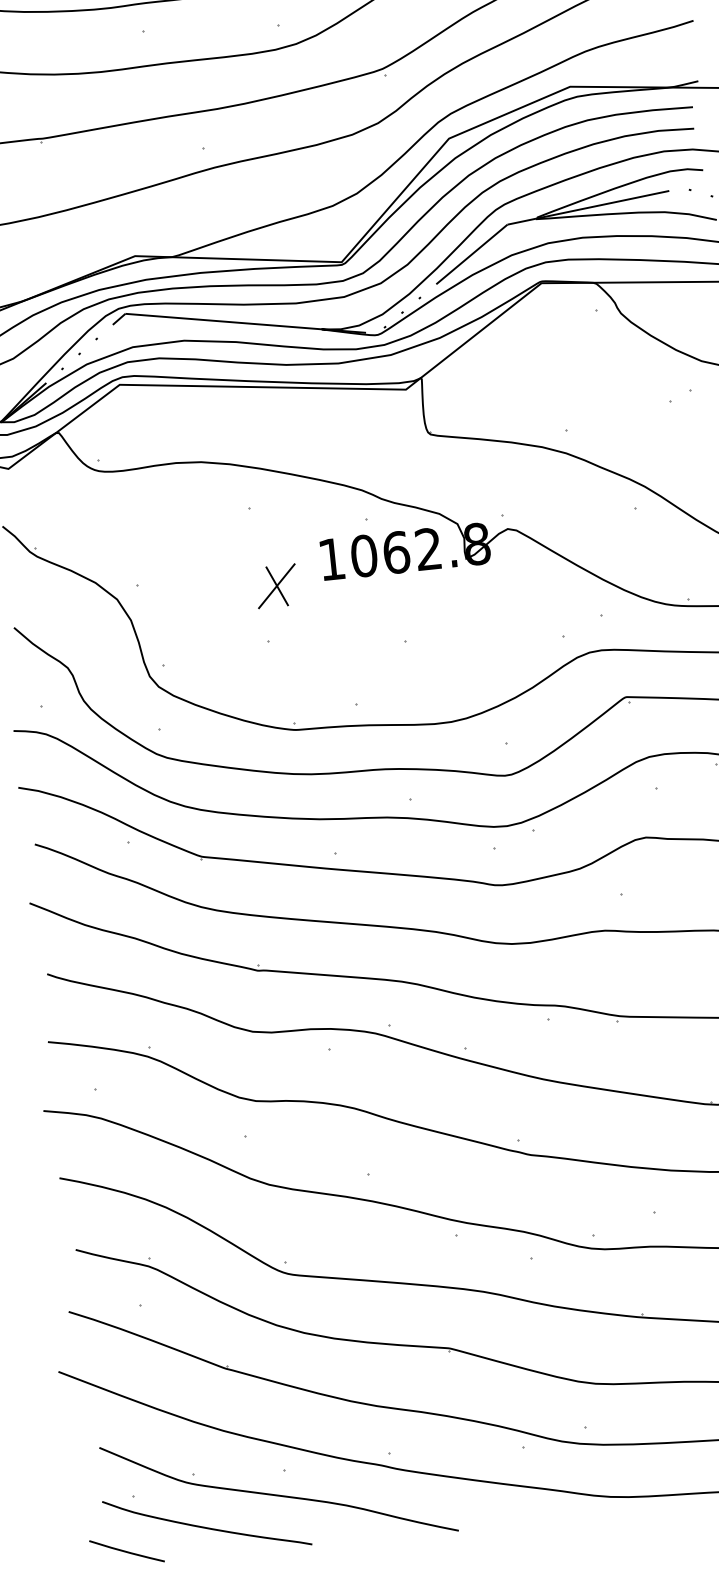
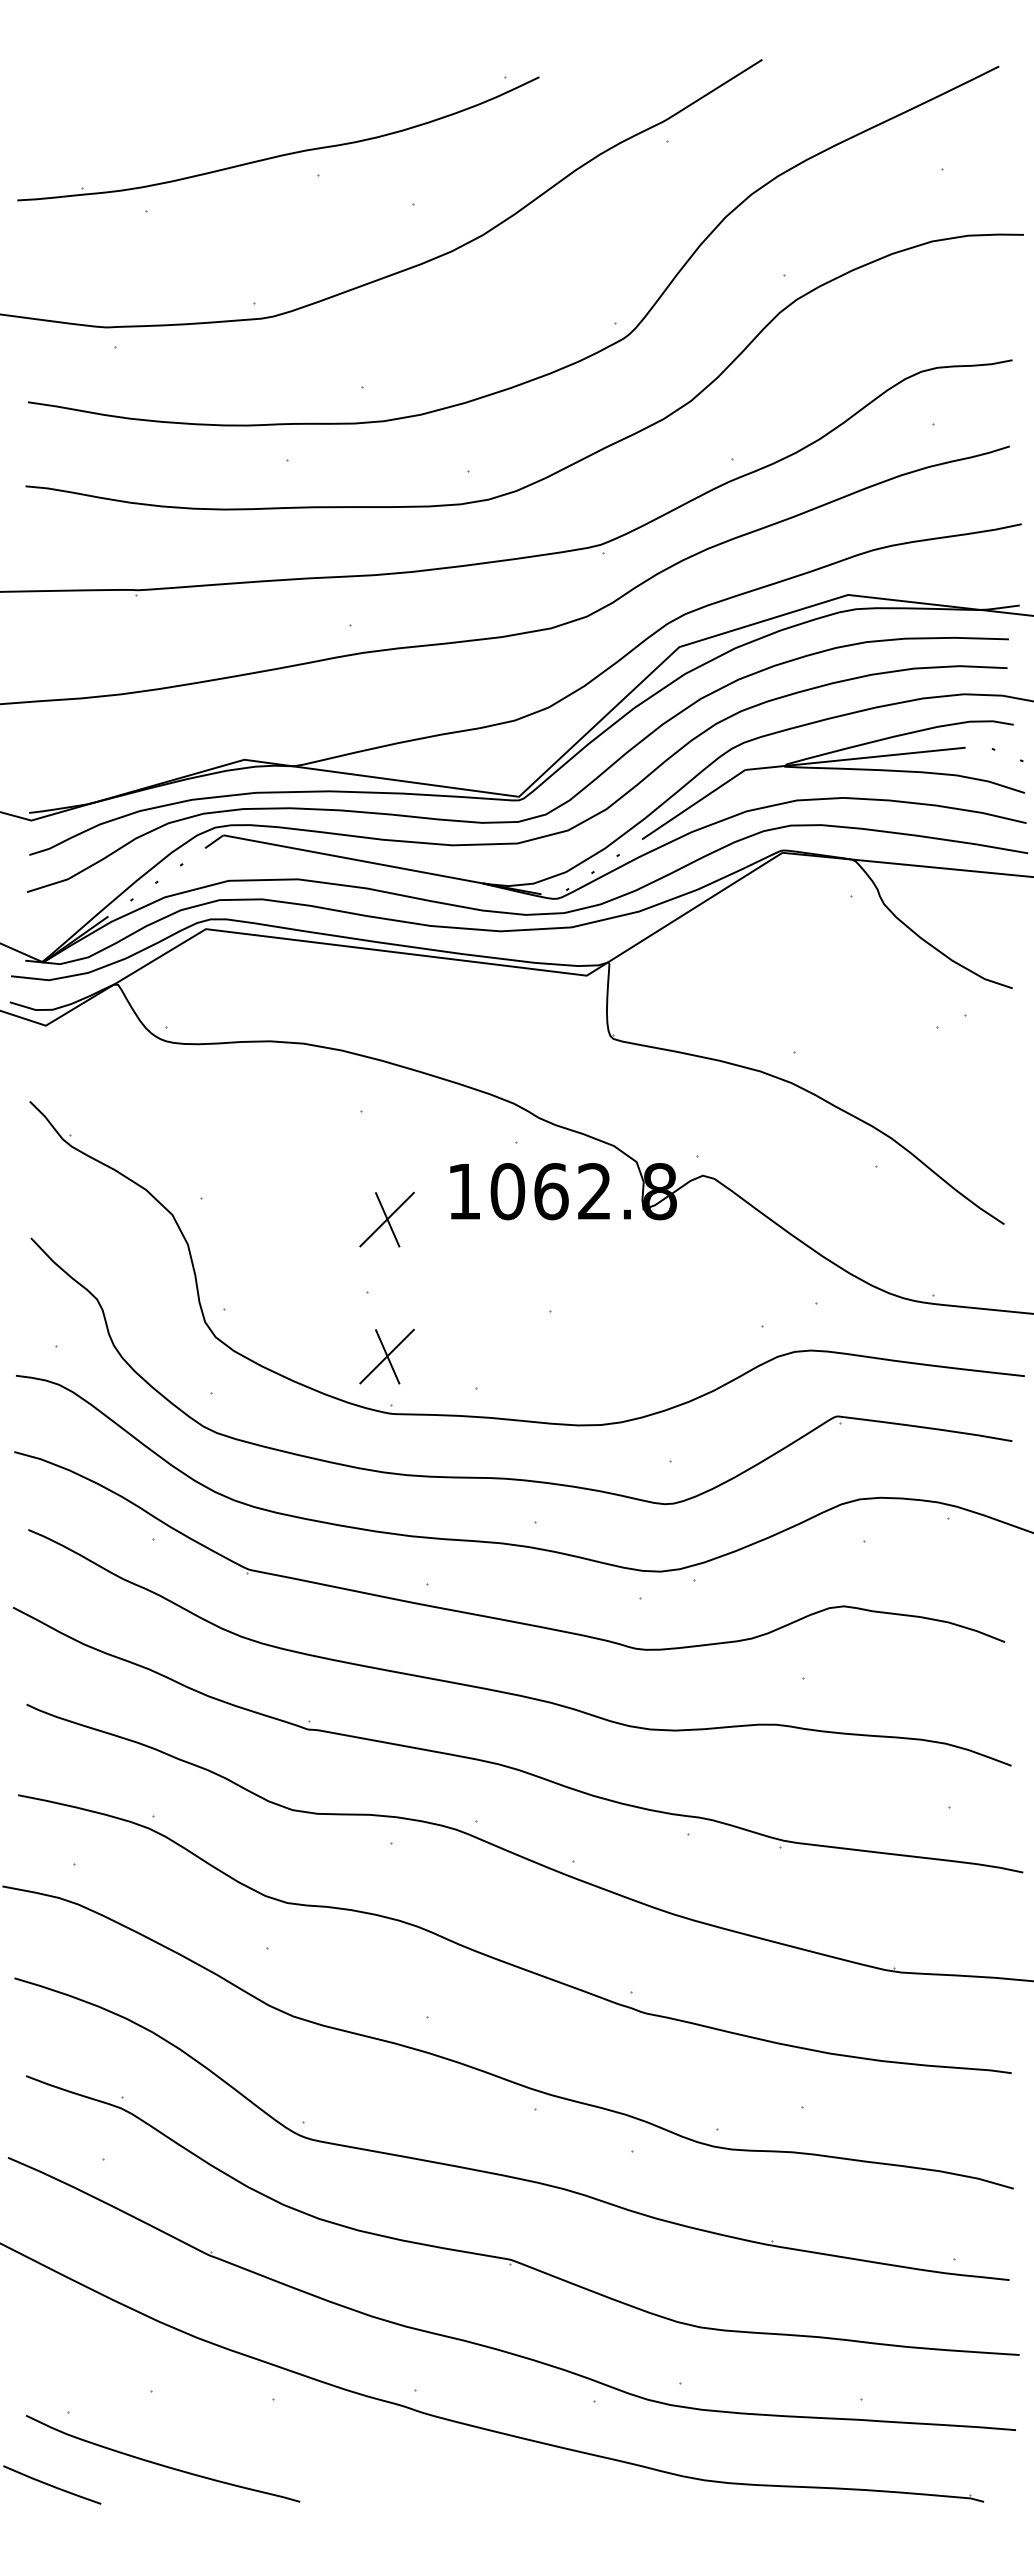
part: (287, 687) -> (386, 1356), added
curve: (277, 1494) -> (260, 2430), removed

